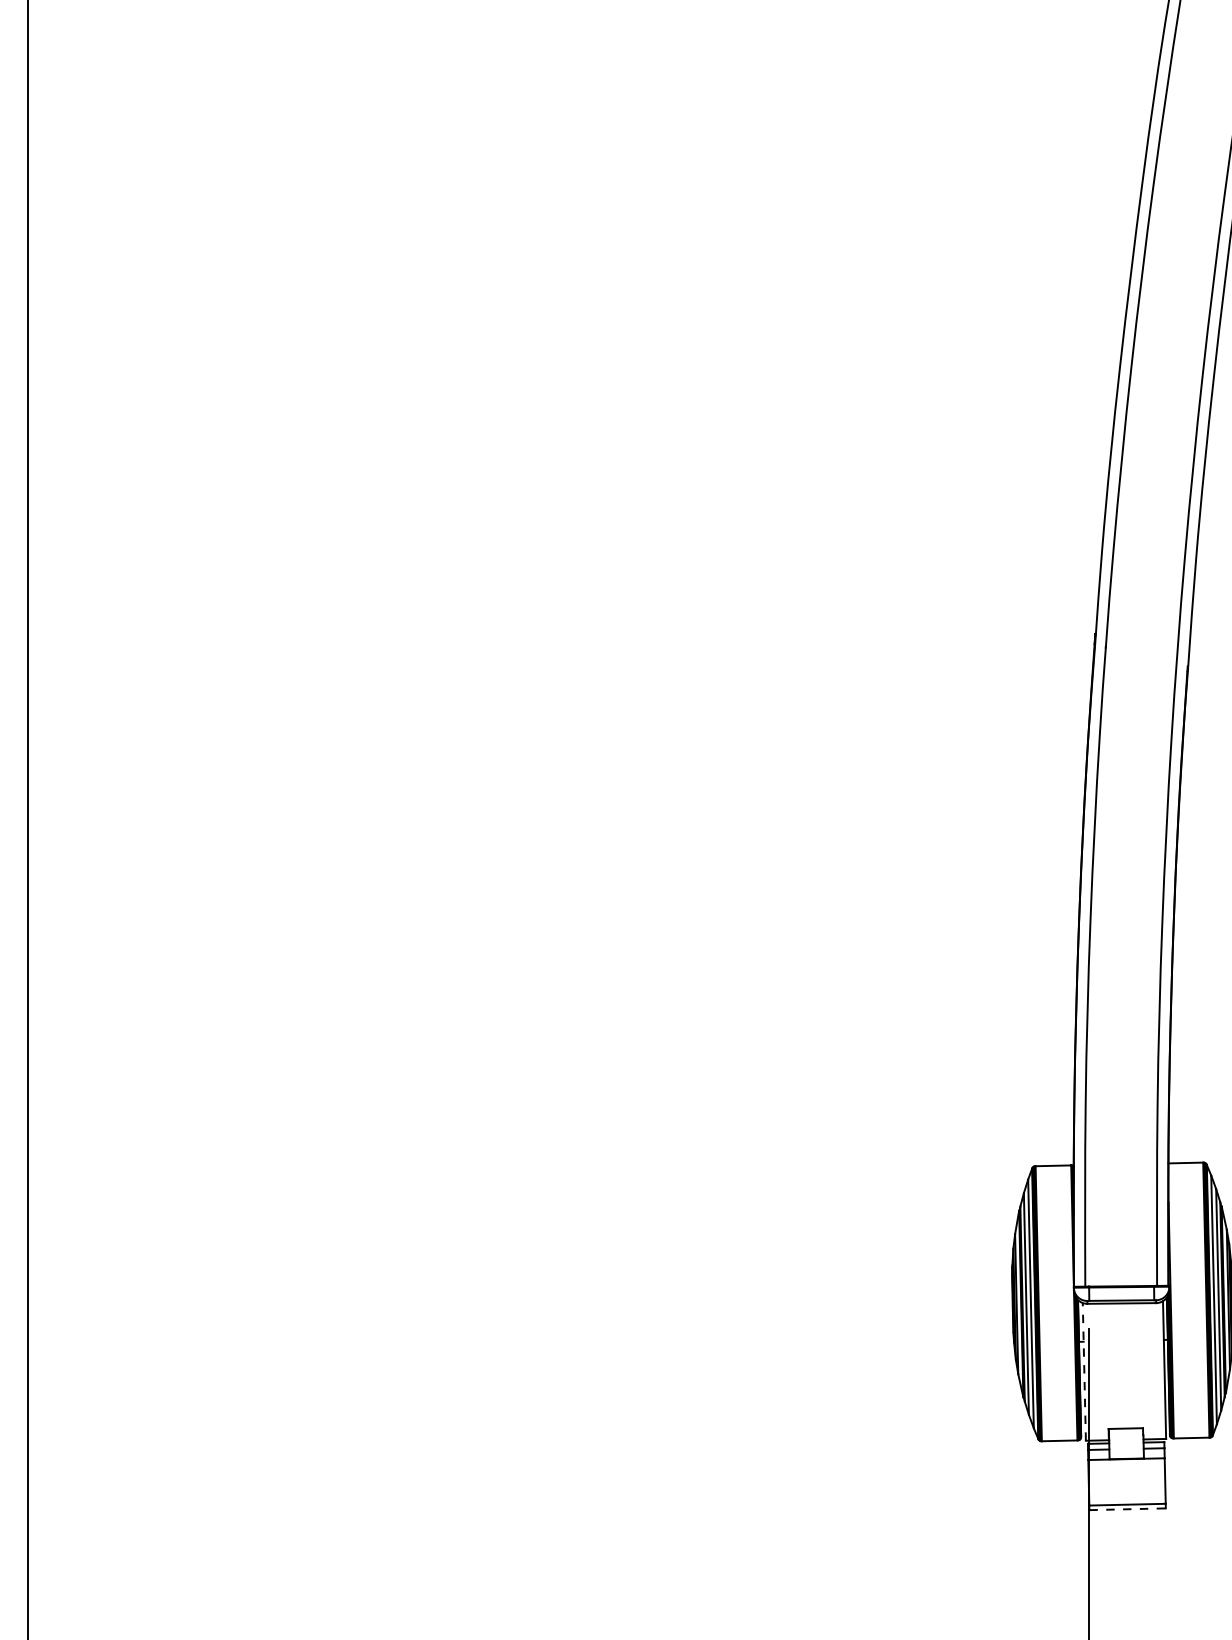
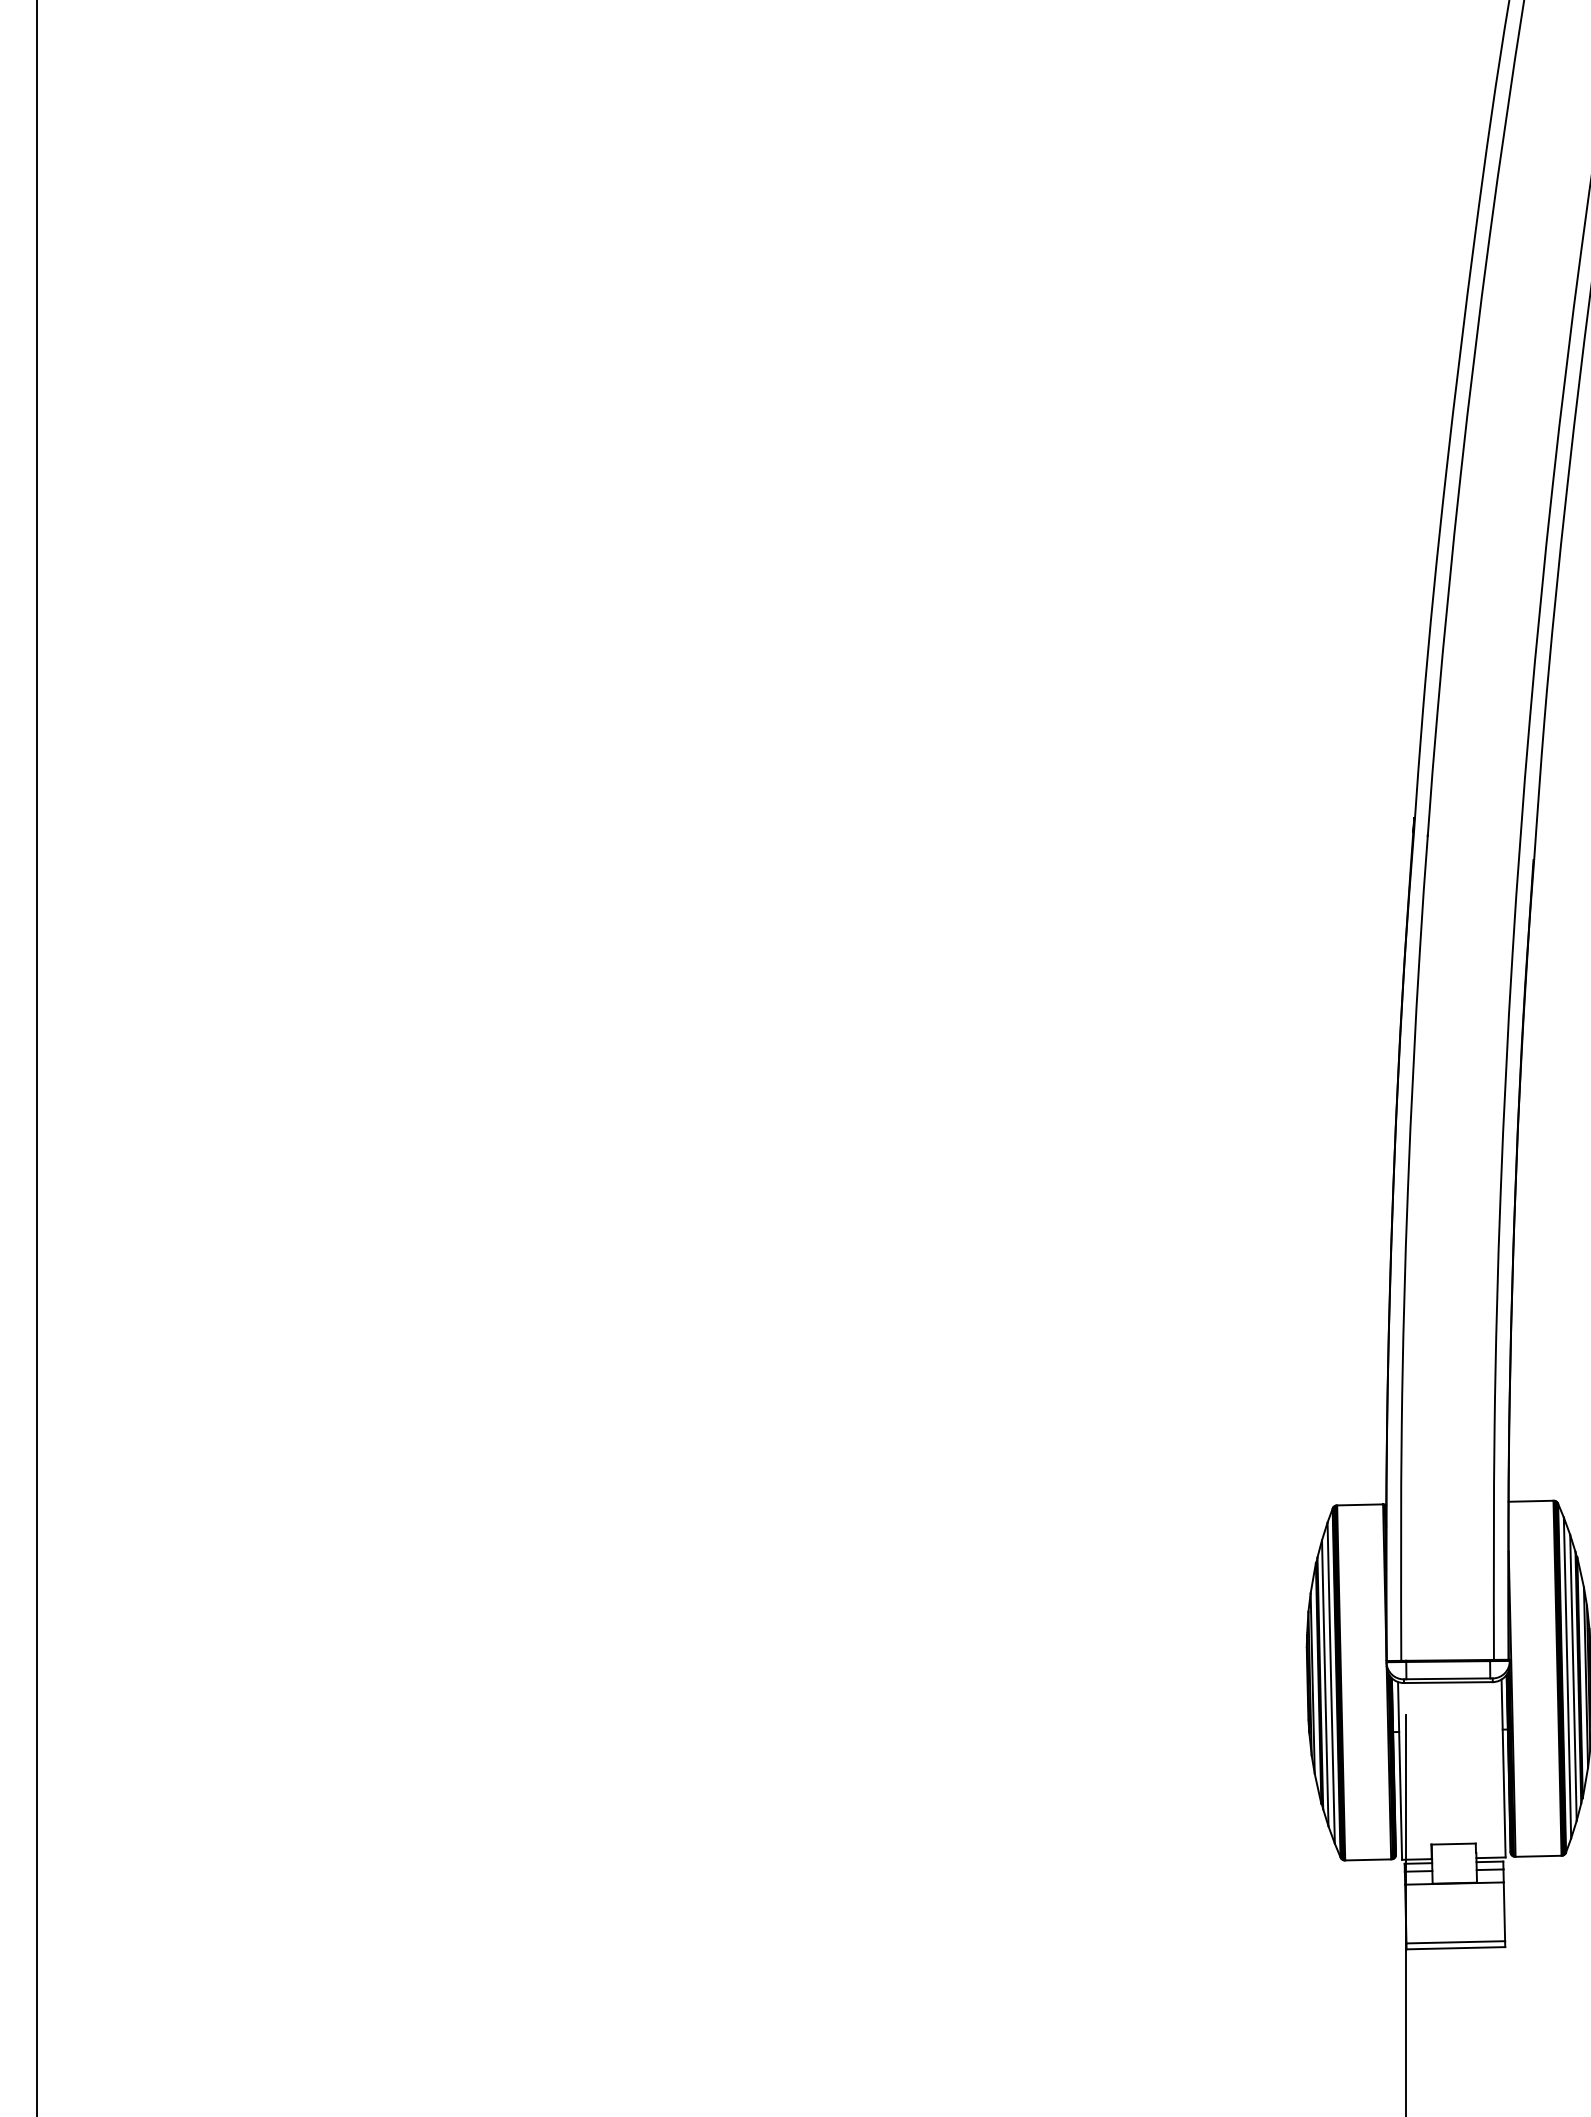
line: (1084, 1371) -> (1400, 1770), dashed -> solid
line: (1128, 1509) -> (1456, 1948), dashed -> solid

